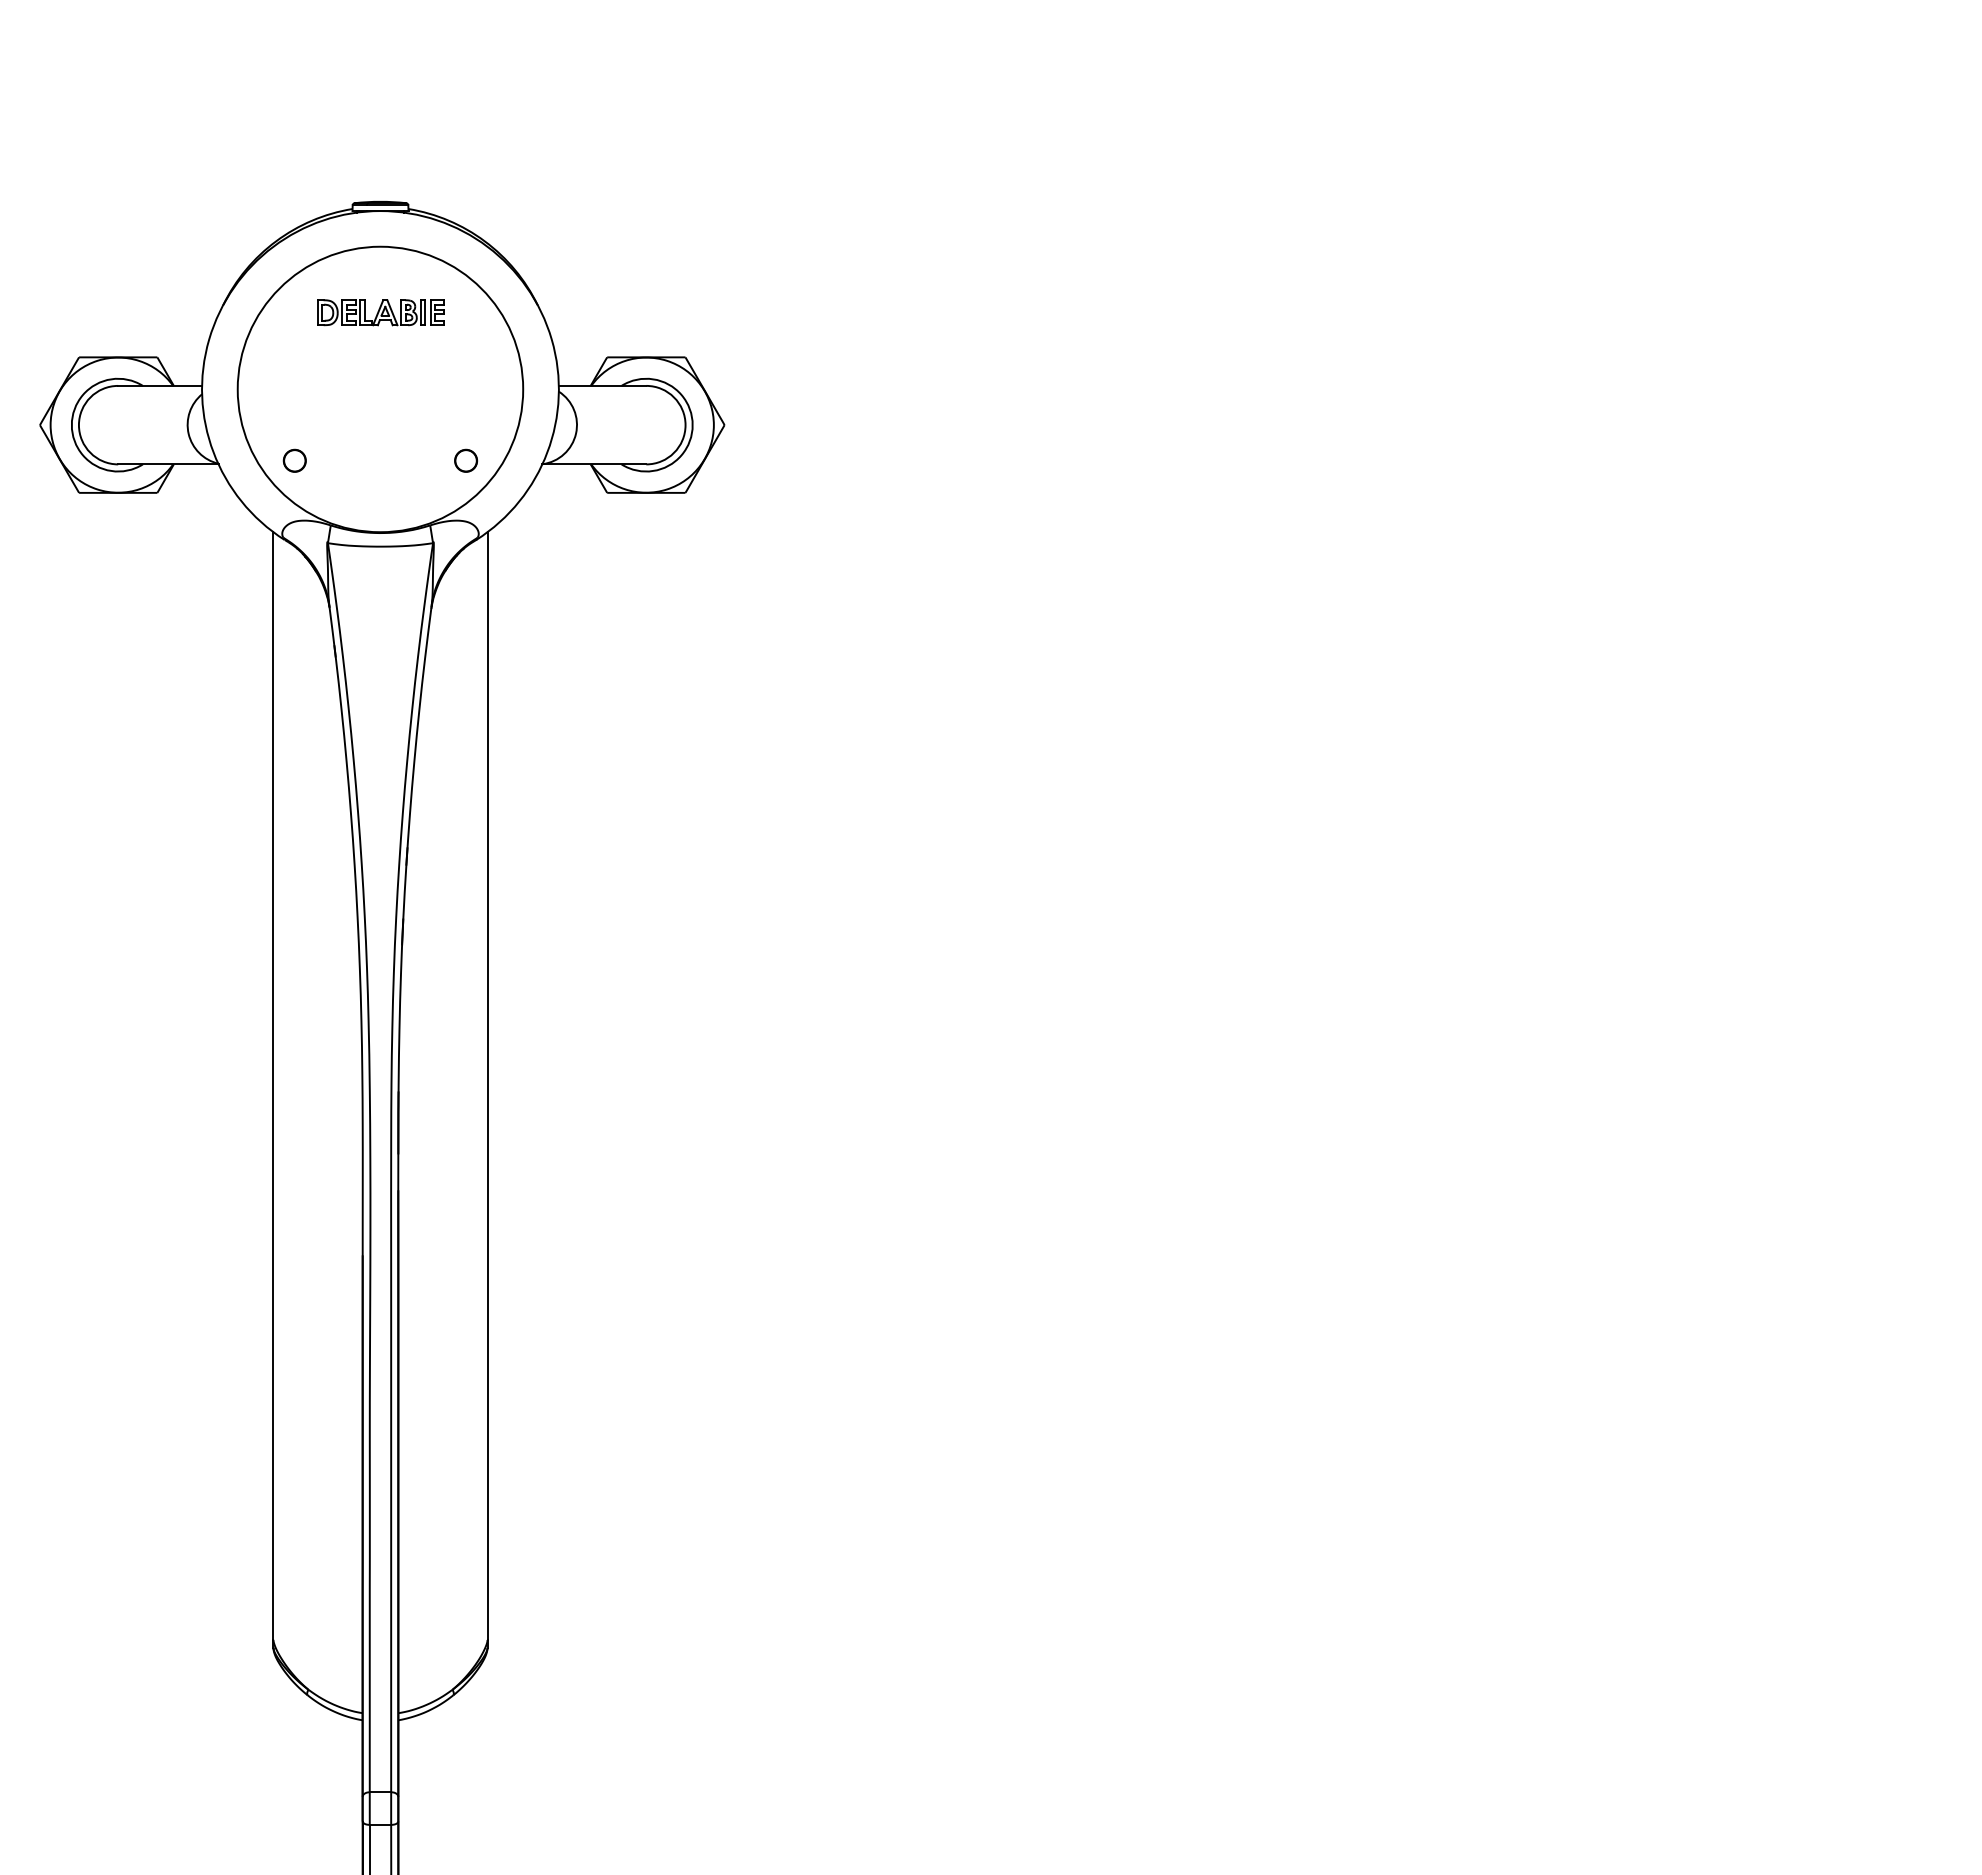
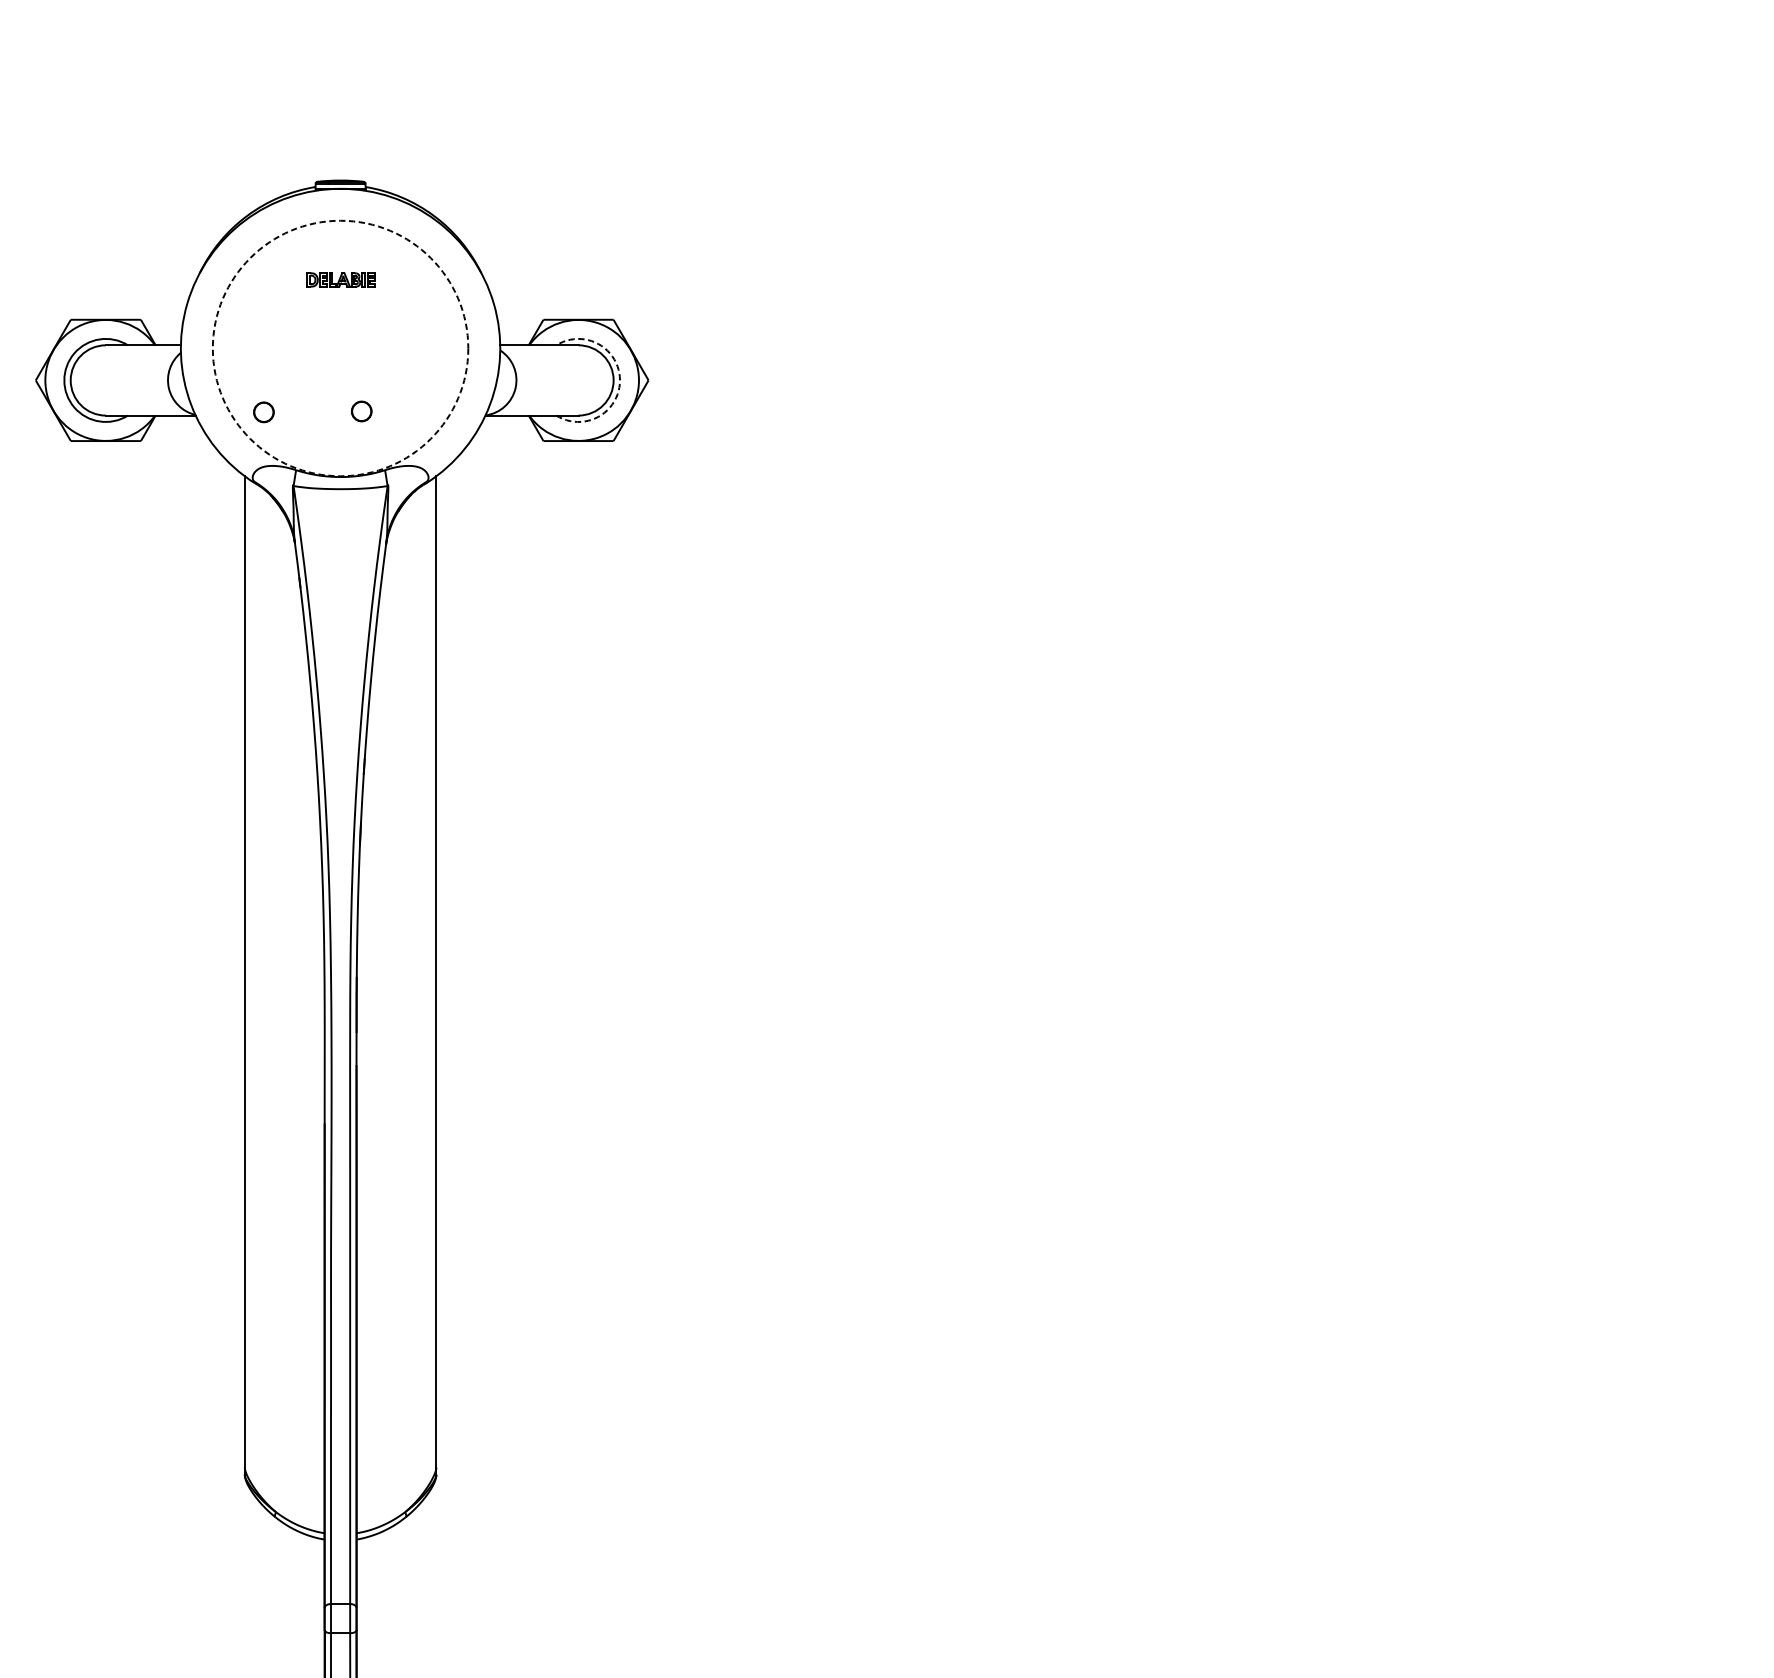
part: (380, 312) -> (340, 279), size x0.6
circle: (380, 389) -> (340, 348), solid -> dashed
arc: (692, 425) -> (619, 380), solid -> dashed
circle: (466, 460) -> (362, 411), moved

